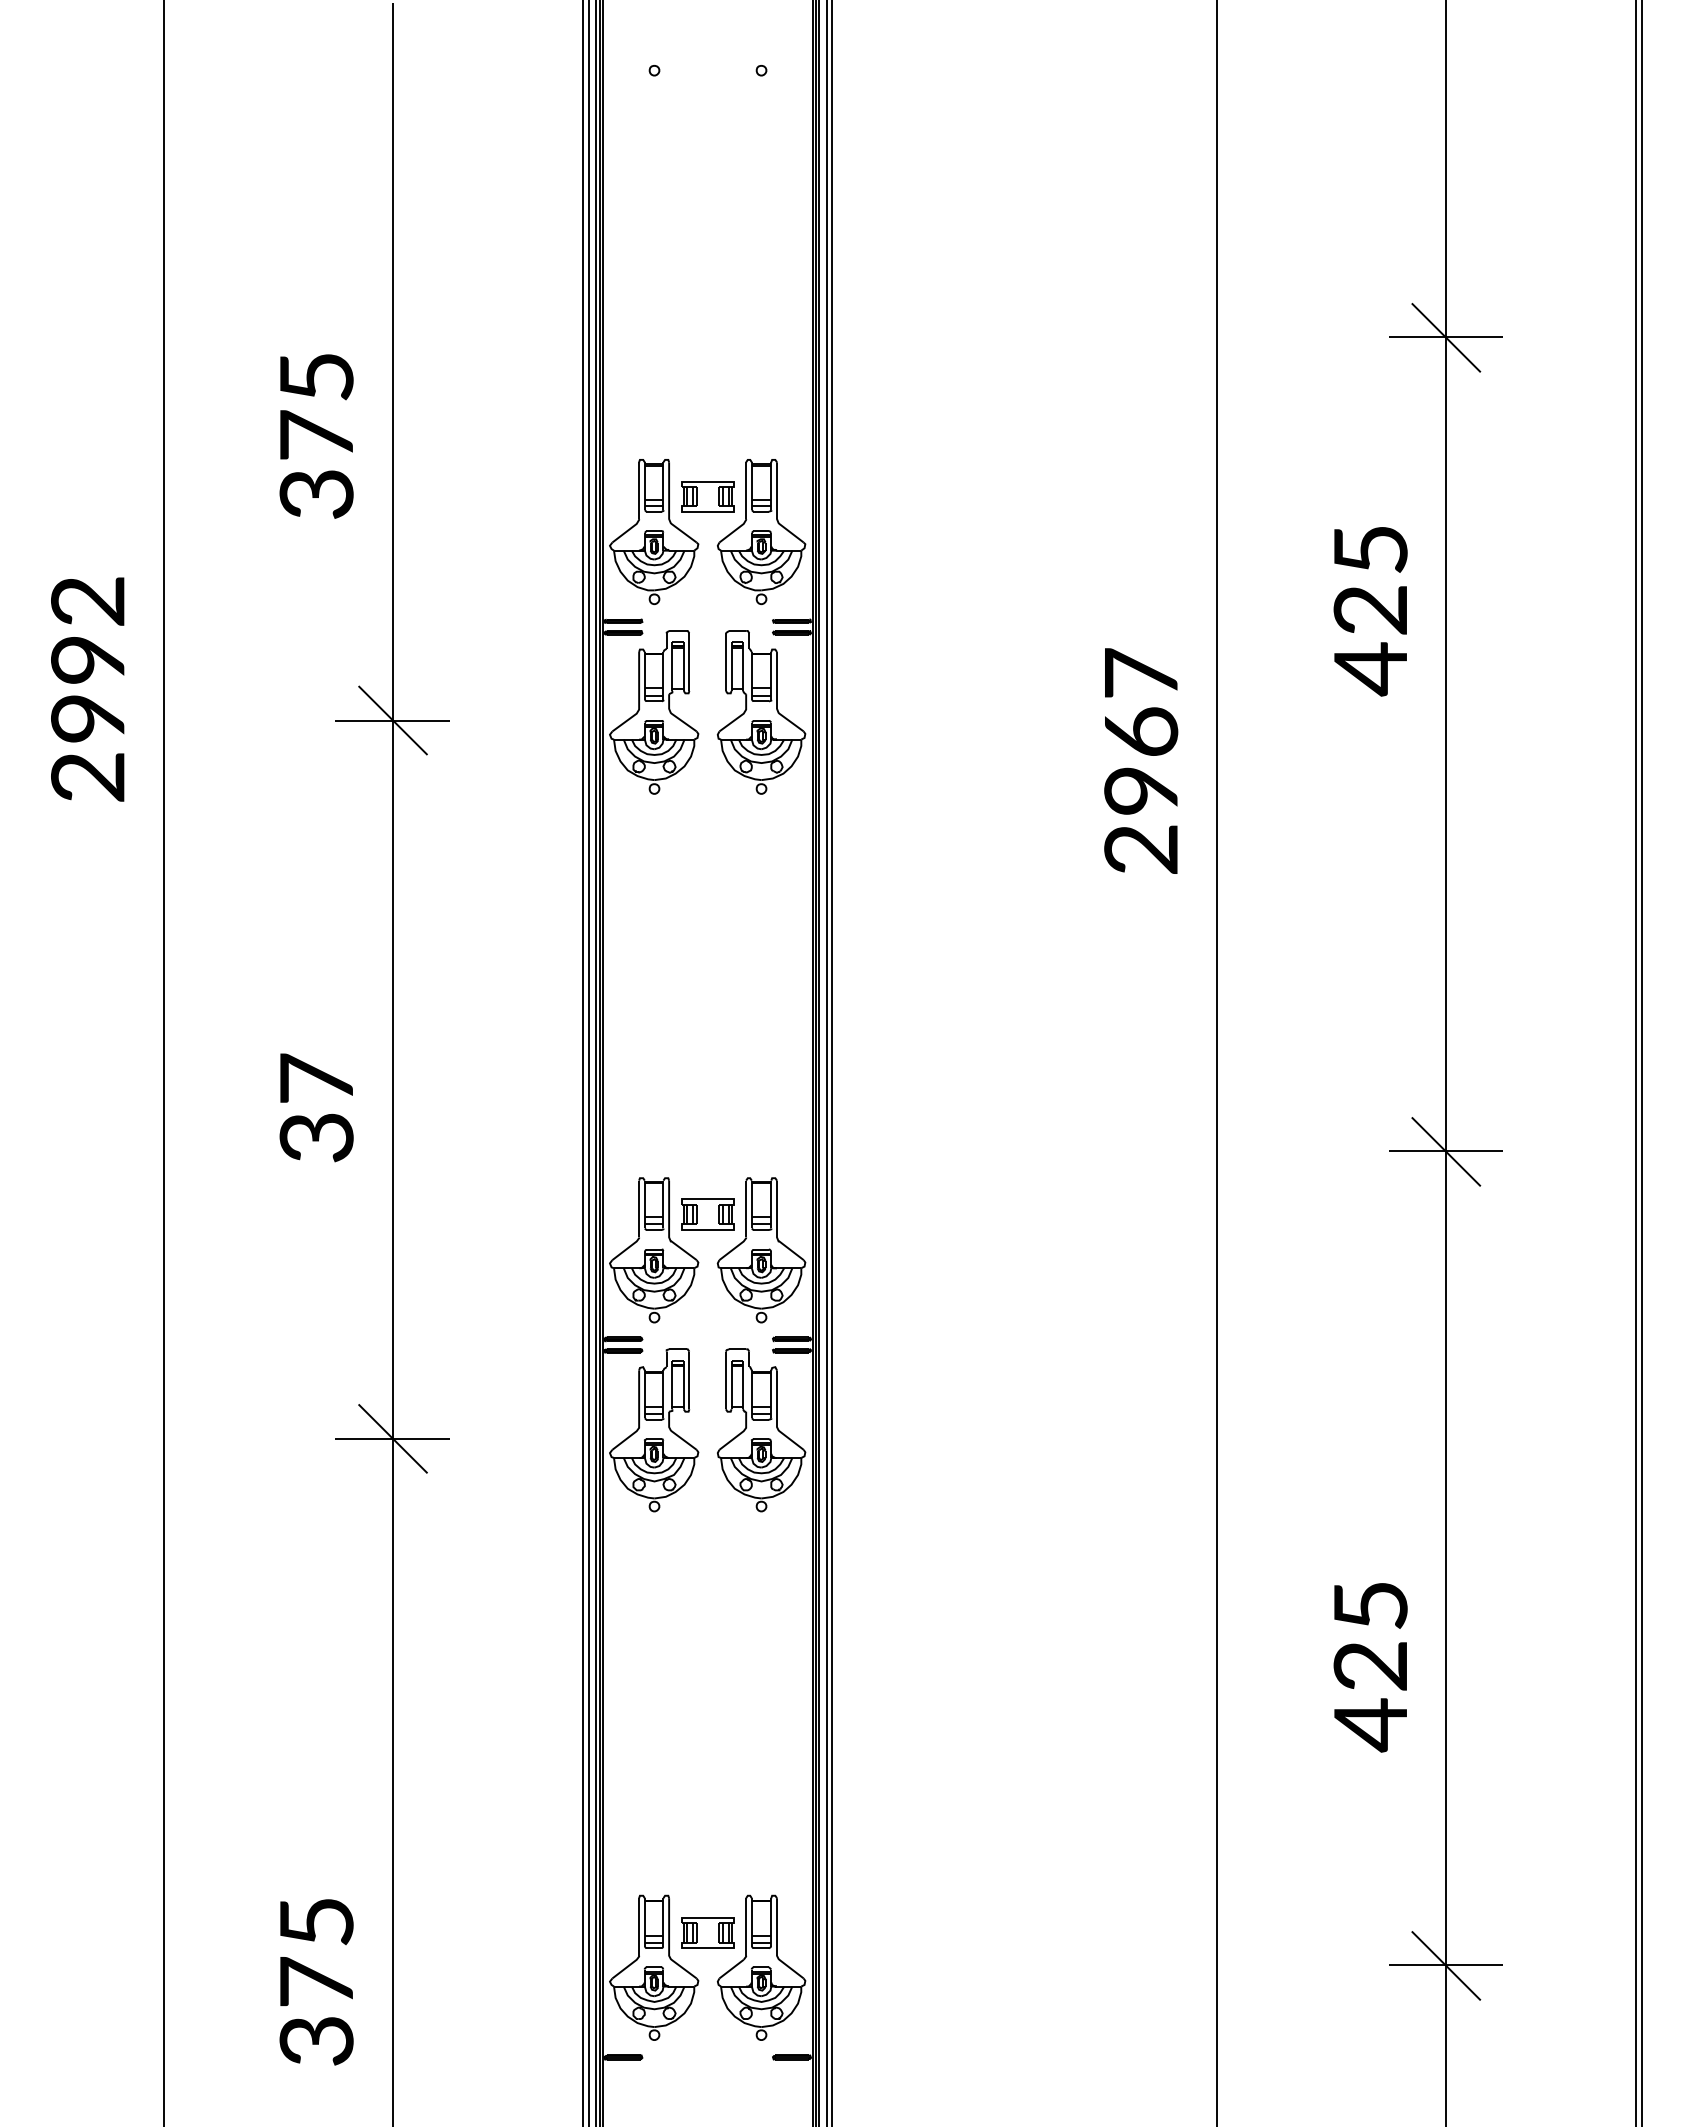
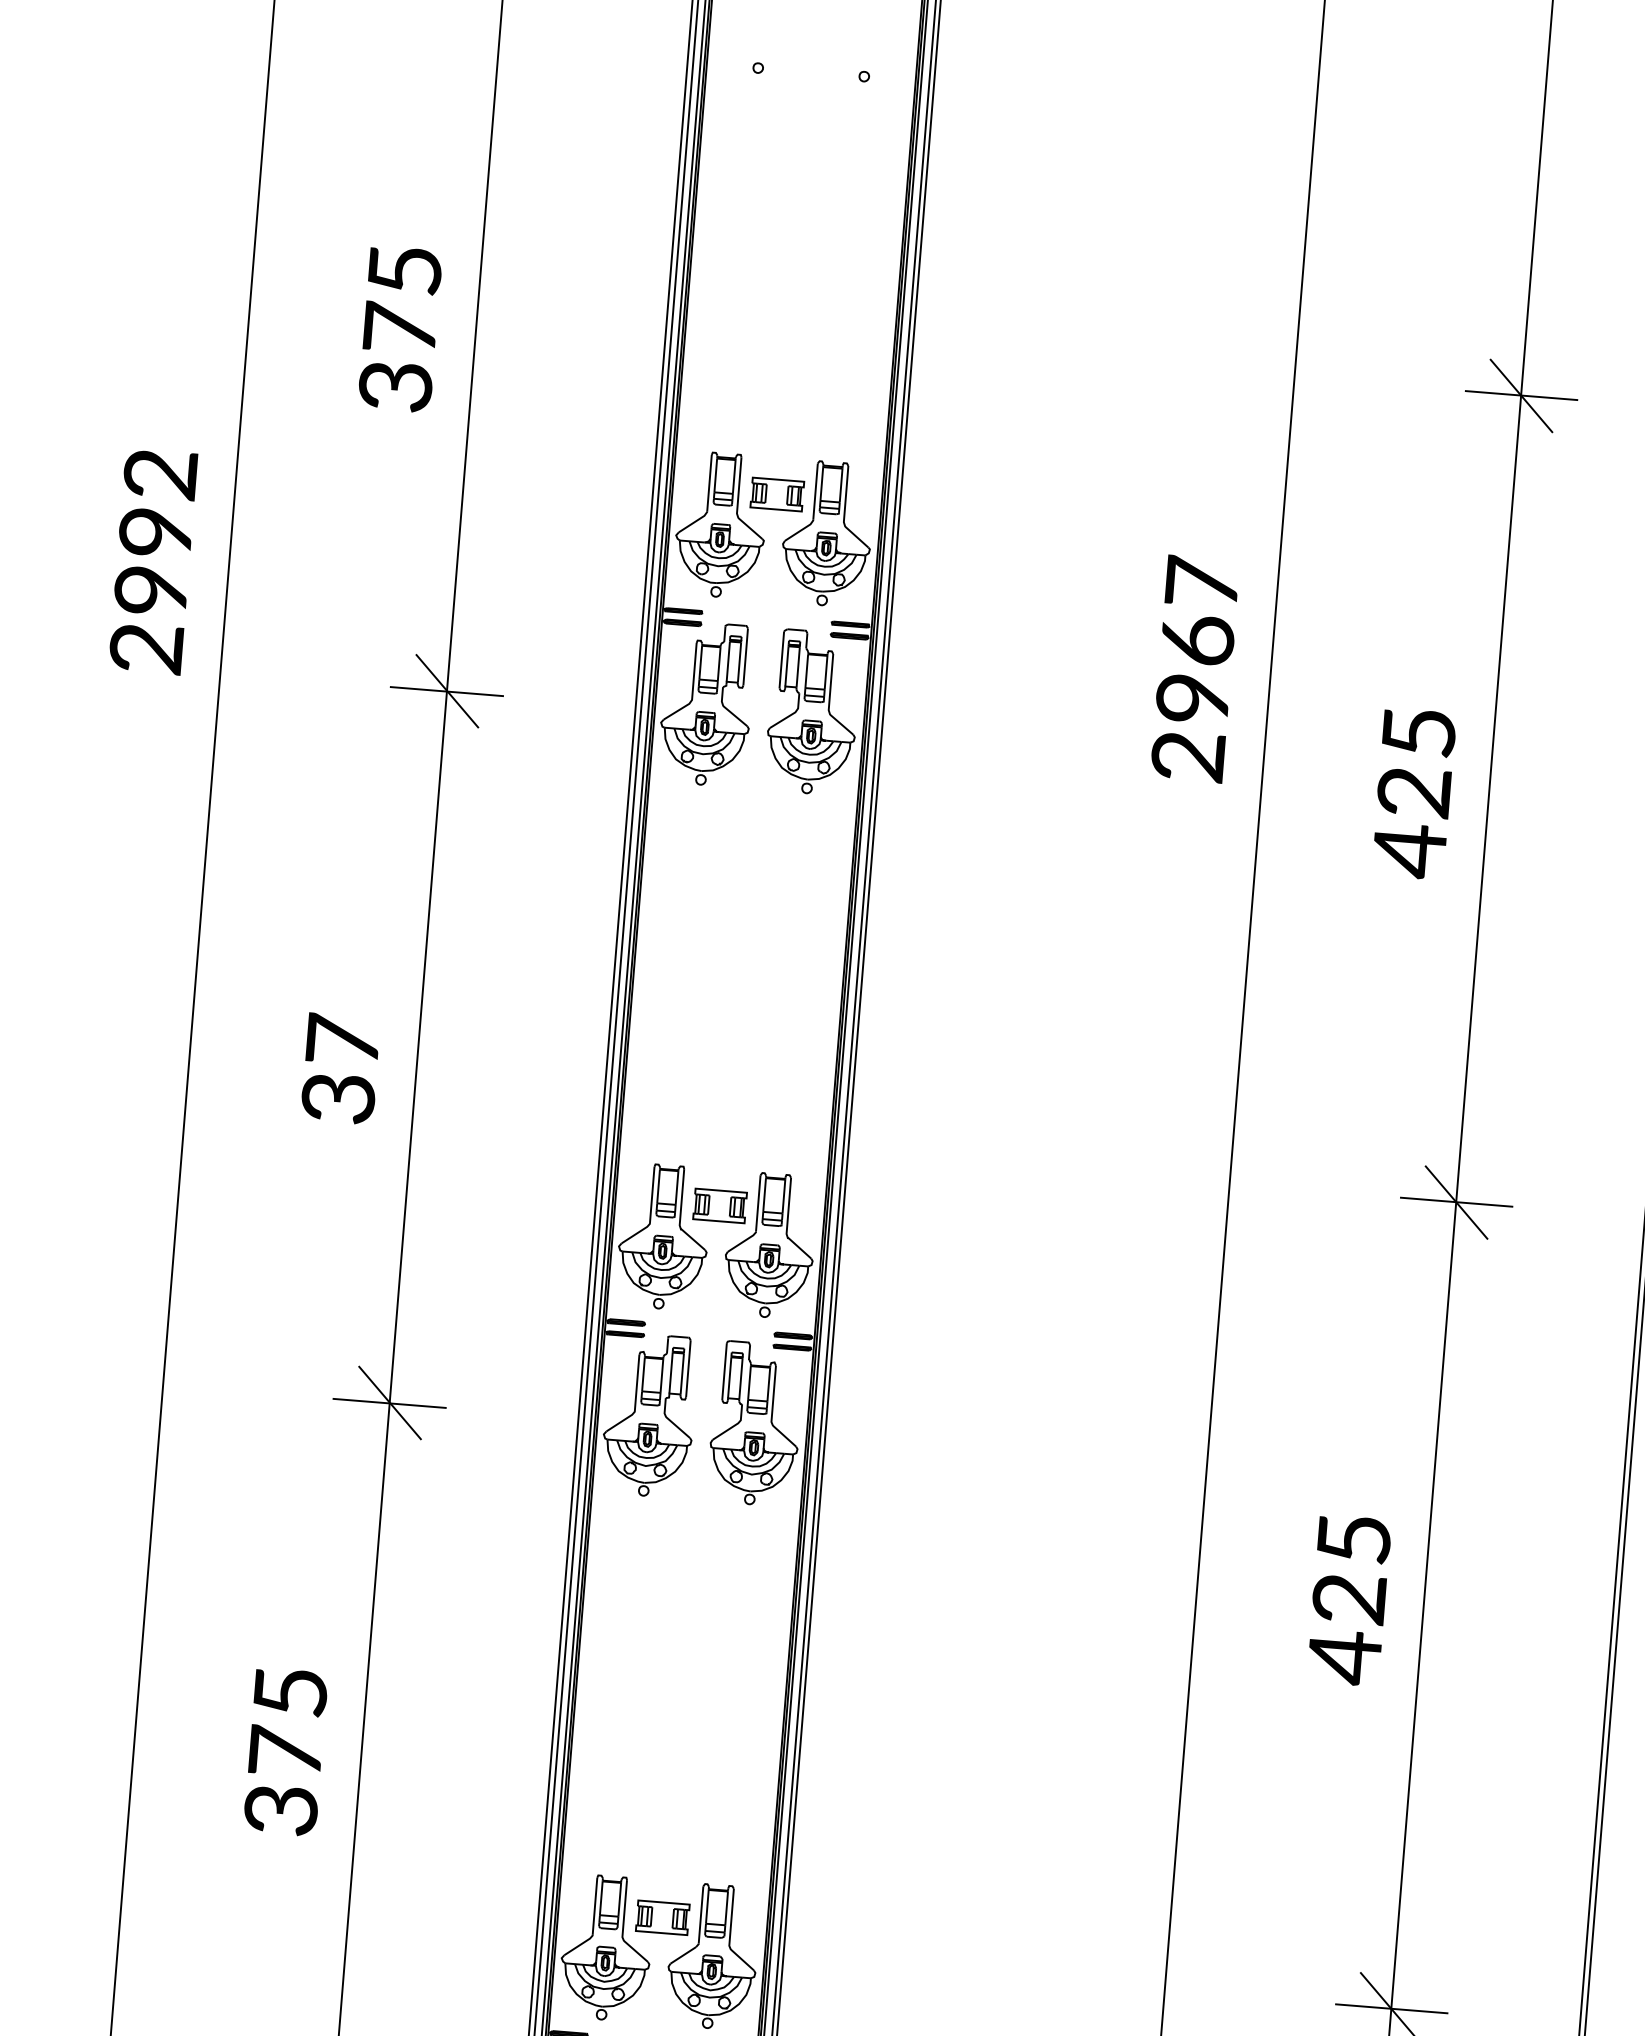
text: (316, 436) -> (400, 329), moved
text: (1370, 611) -> (1413, 793), moved
text: (87, 689) -> (153, 561), moved
text: (1141, 760) -> (1195, 668), moved
text: (1370, 1667) -> (1349, 1600), moved
text: (316, 1982) -> (285, 1752), moved

